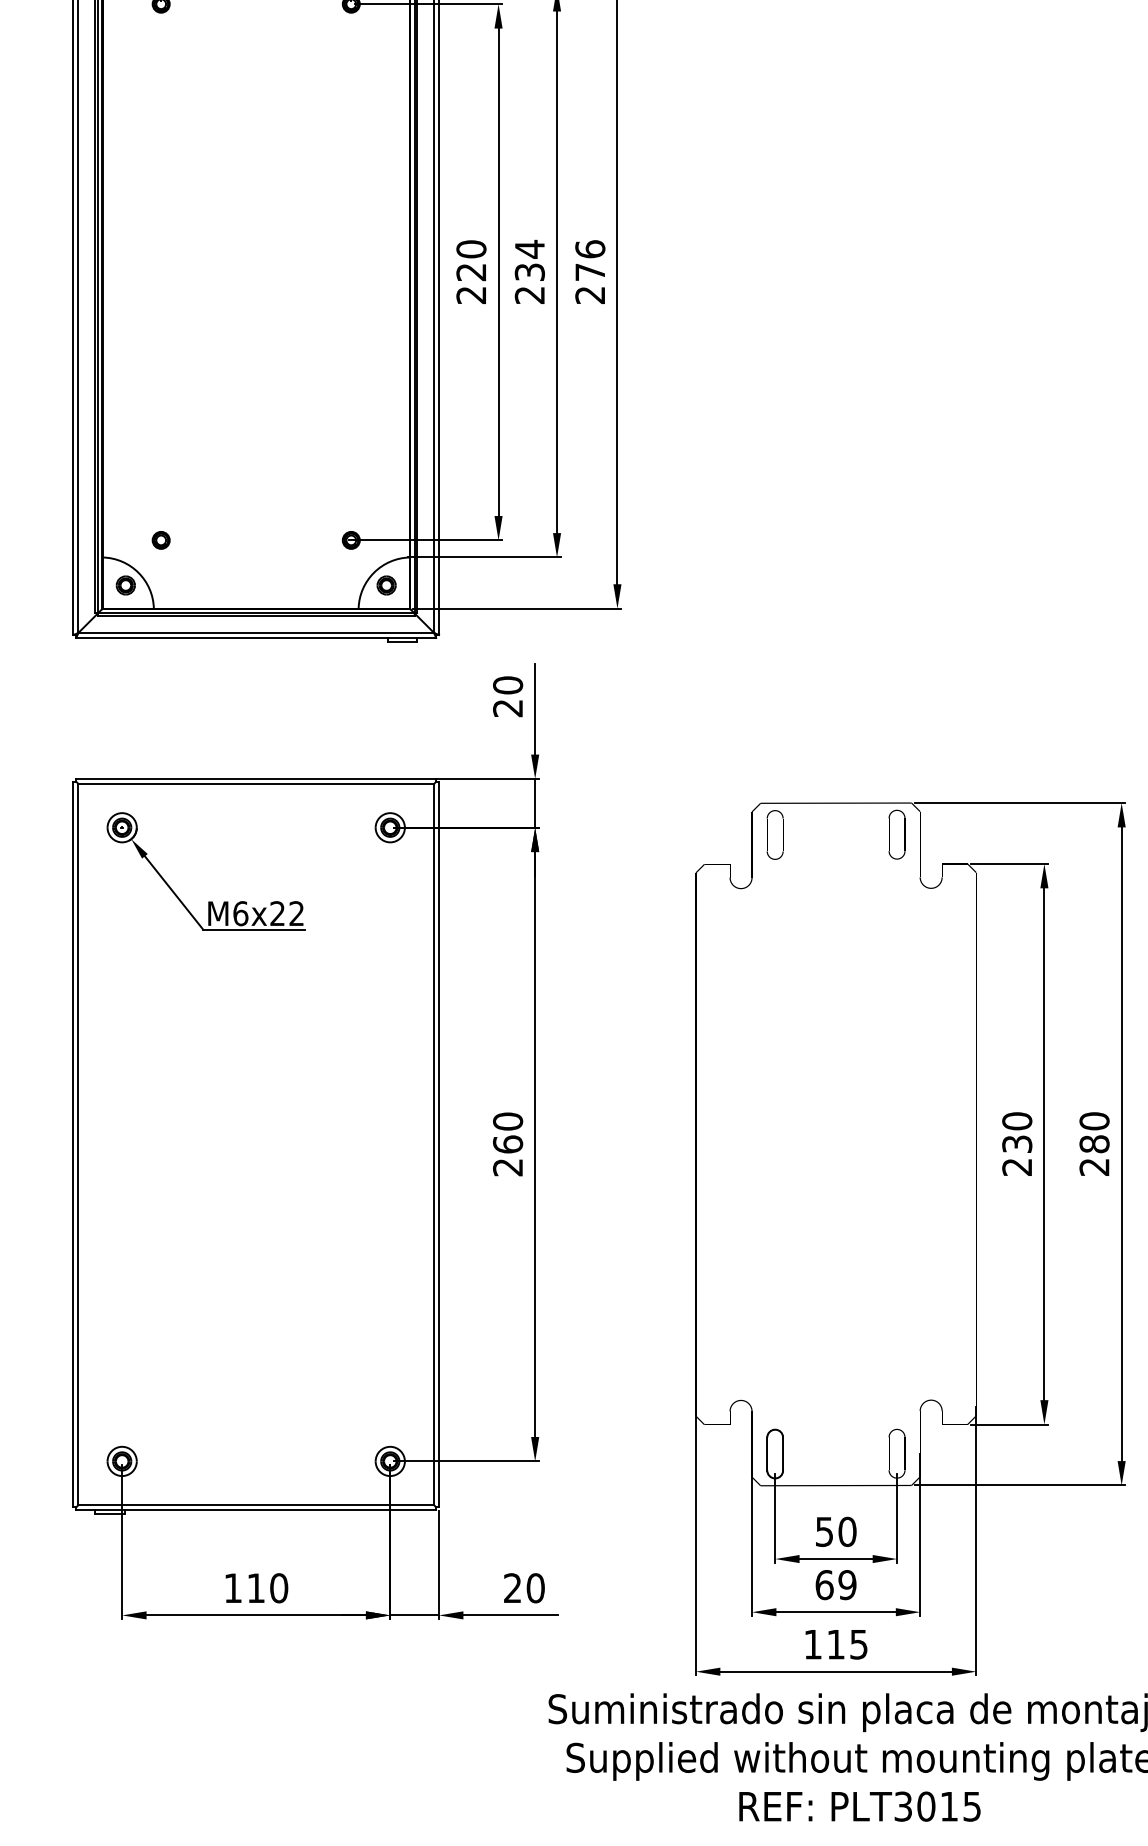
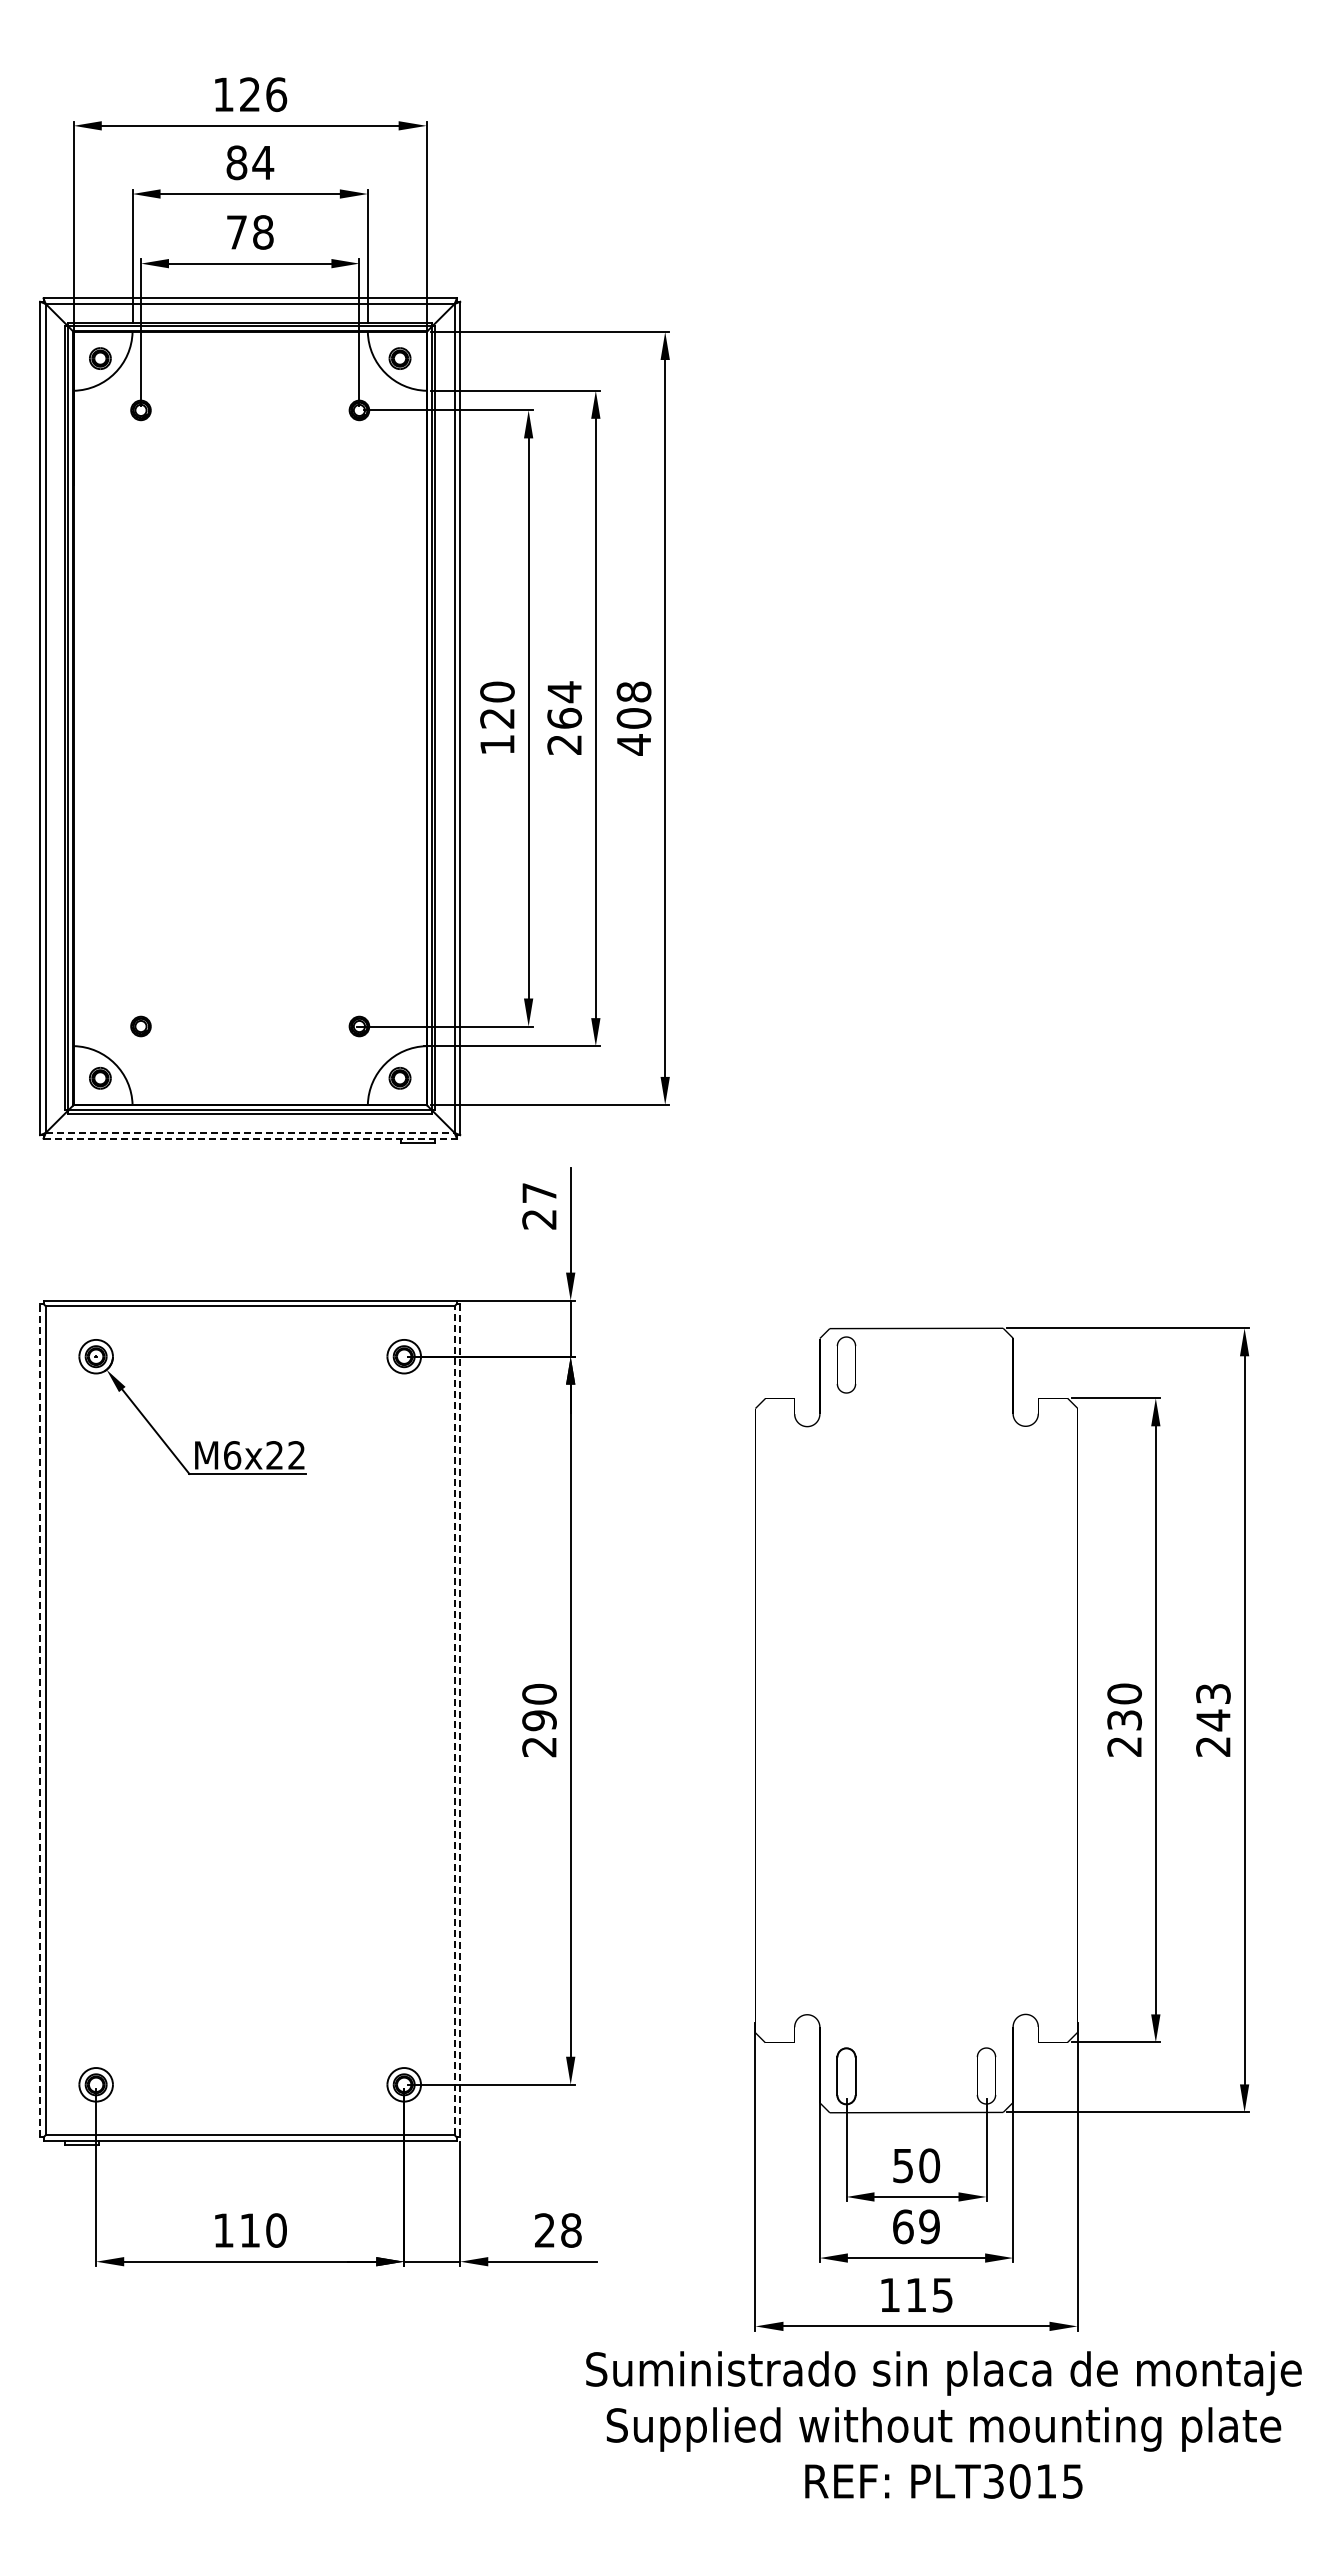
text: (529, 271) -> (564, 717), 234 -> 264
text: (589, 272) -> (633, 718), 276 -> 408
text: (471, 294) -> (497, 744), 220 -> 120
line: (256, 632) -> (250, 1132), solid -> dashed
line: (256, 637) -> (250, 1138), solid -> dashed
text: (508, 684) -> (539, 1192), 20 -> 27
part: (897, 834) -> (986, 1364), removed
text: (1094, 1133) -> (1213, 1707), 280 -> 243
line: (73, 1144) -> (40, 1720), solid -> dashed
line: (434, 1144) -> (454, 1720), solid -> dashed
line: (439, 1144) -> (460, 1720), solid -> dashed
text: (508, 1144) -> (539, 1720), 260 -> 290
text: (535, 1588) -> (571, 2230), 20 -> 28

